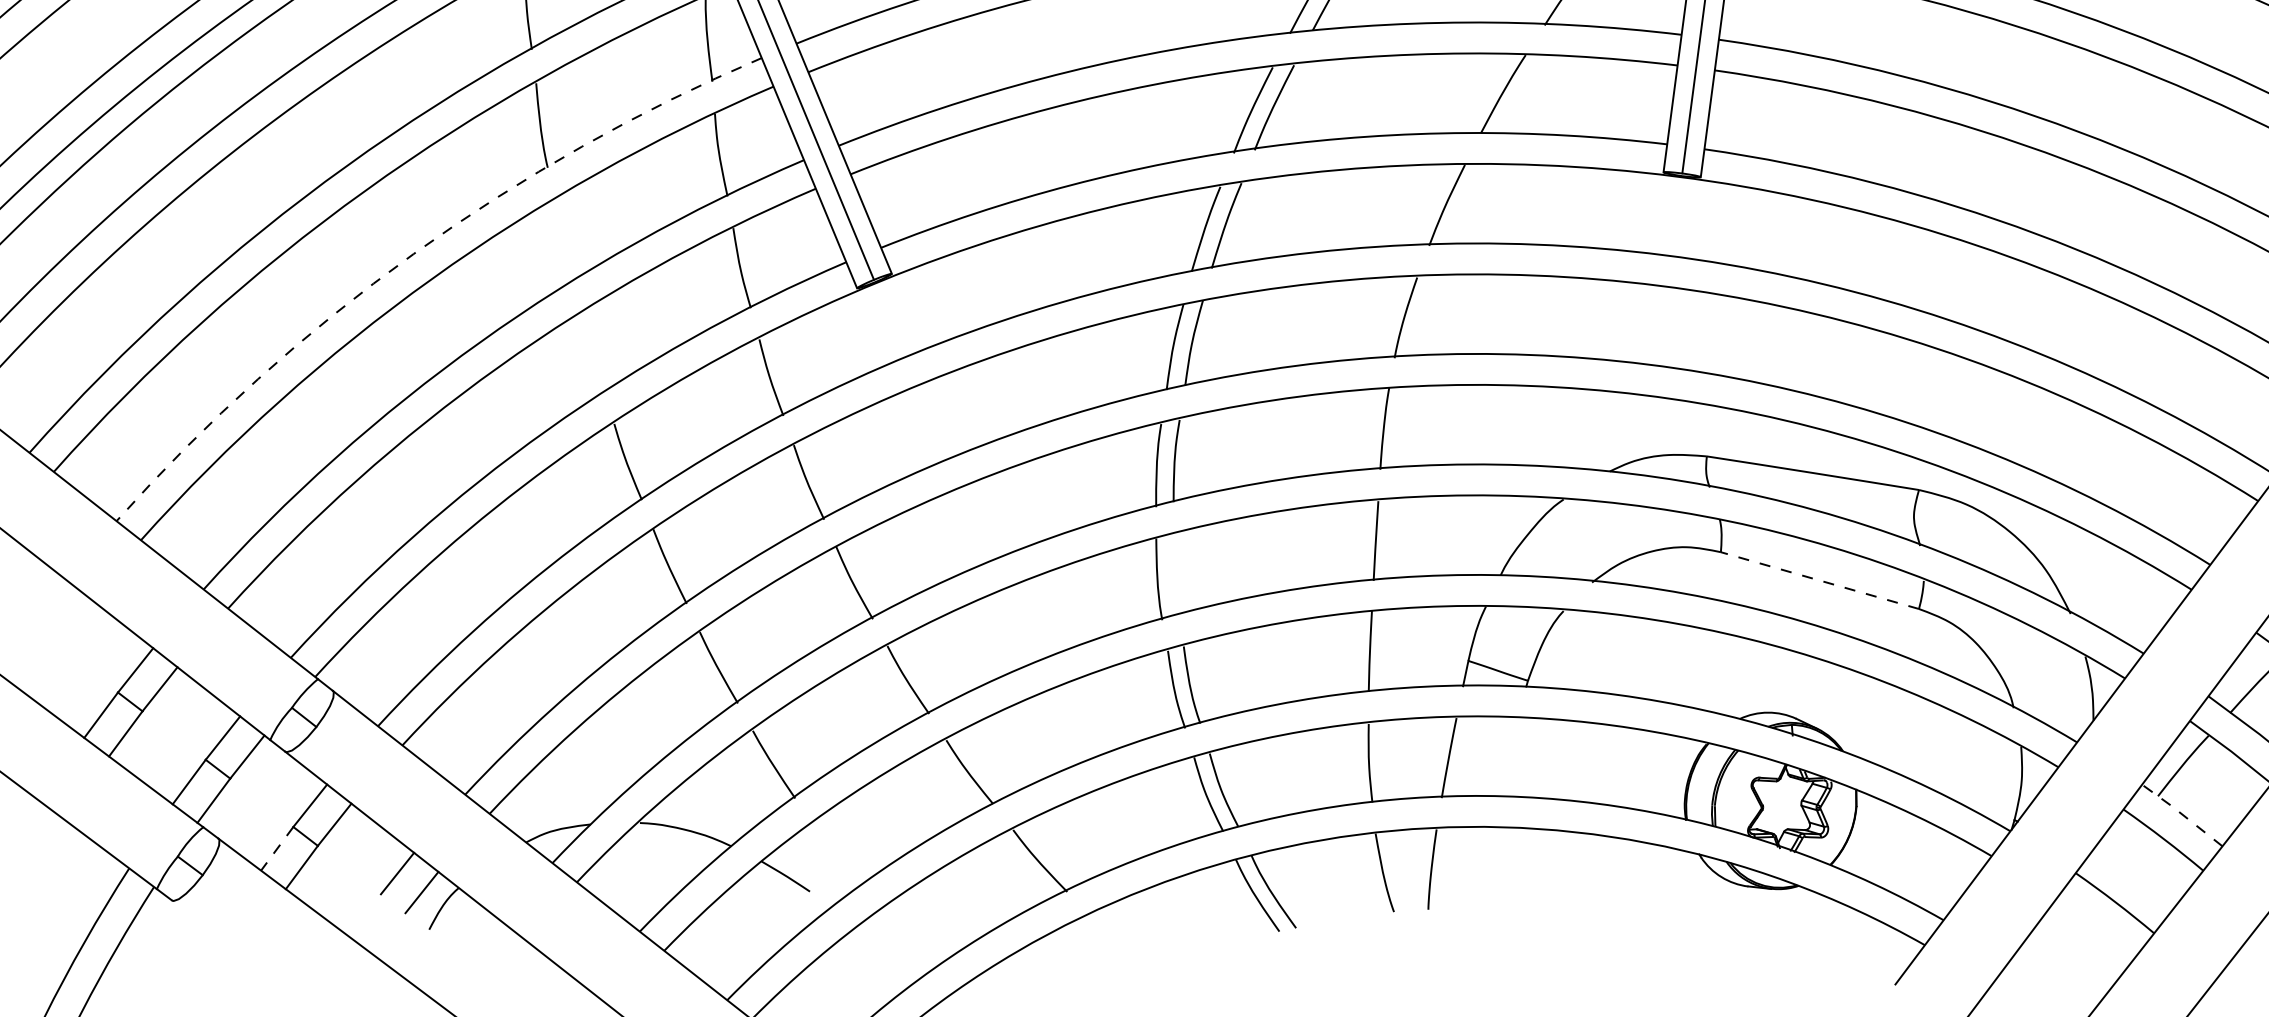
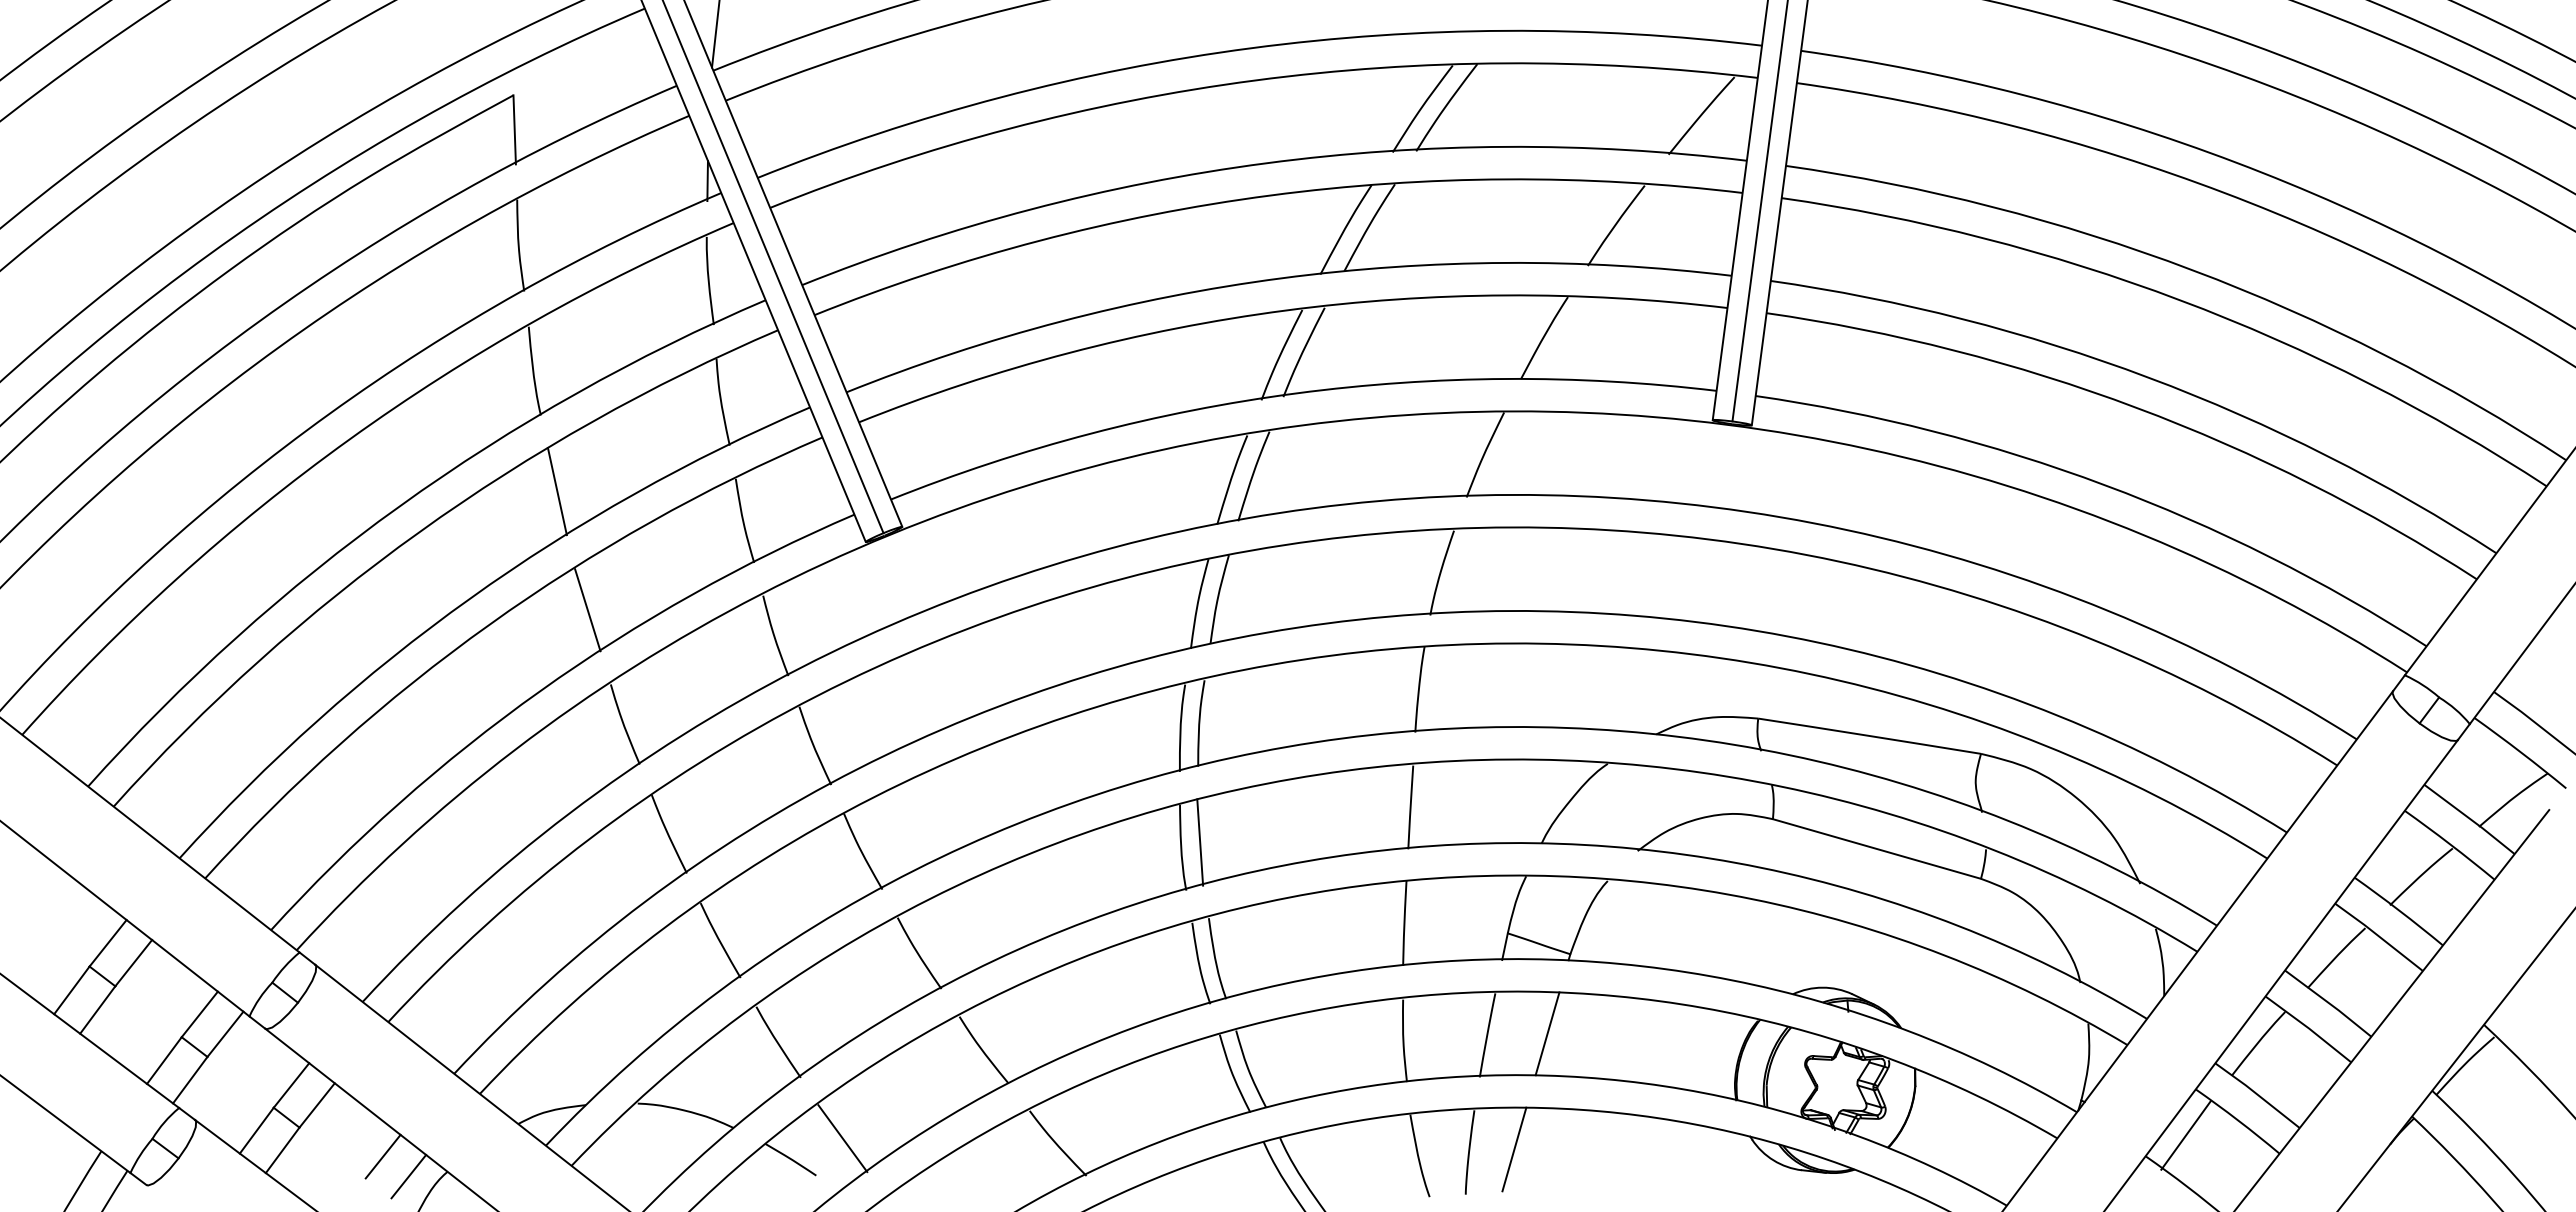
line: (562, 240) -> (556, 491), added
arc: (414, 254) -> (400, 506), dashed -> solid
line: (592, 353) -> (587, 610), added
line: (1175, 574) -> (1200, 842), added
line: (1819, 580) -> (1876, 848), dashed -> solid
line: (1506, 756) -> (1547, 1033), added
line: (2182, 814) -> (2257, 1094), dashed -> solid
line: (276, 849) -> (256, 1131), dashed -> solid
line: (2113, 853) -> (2185, 1135), added
line: (834, 856) -> (842, 1138), added
line: (1474, 866) -> (1514, 1149), added

